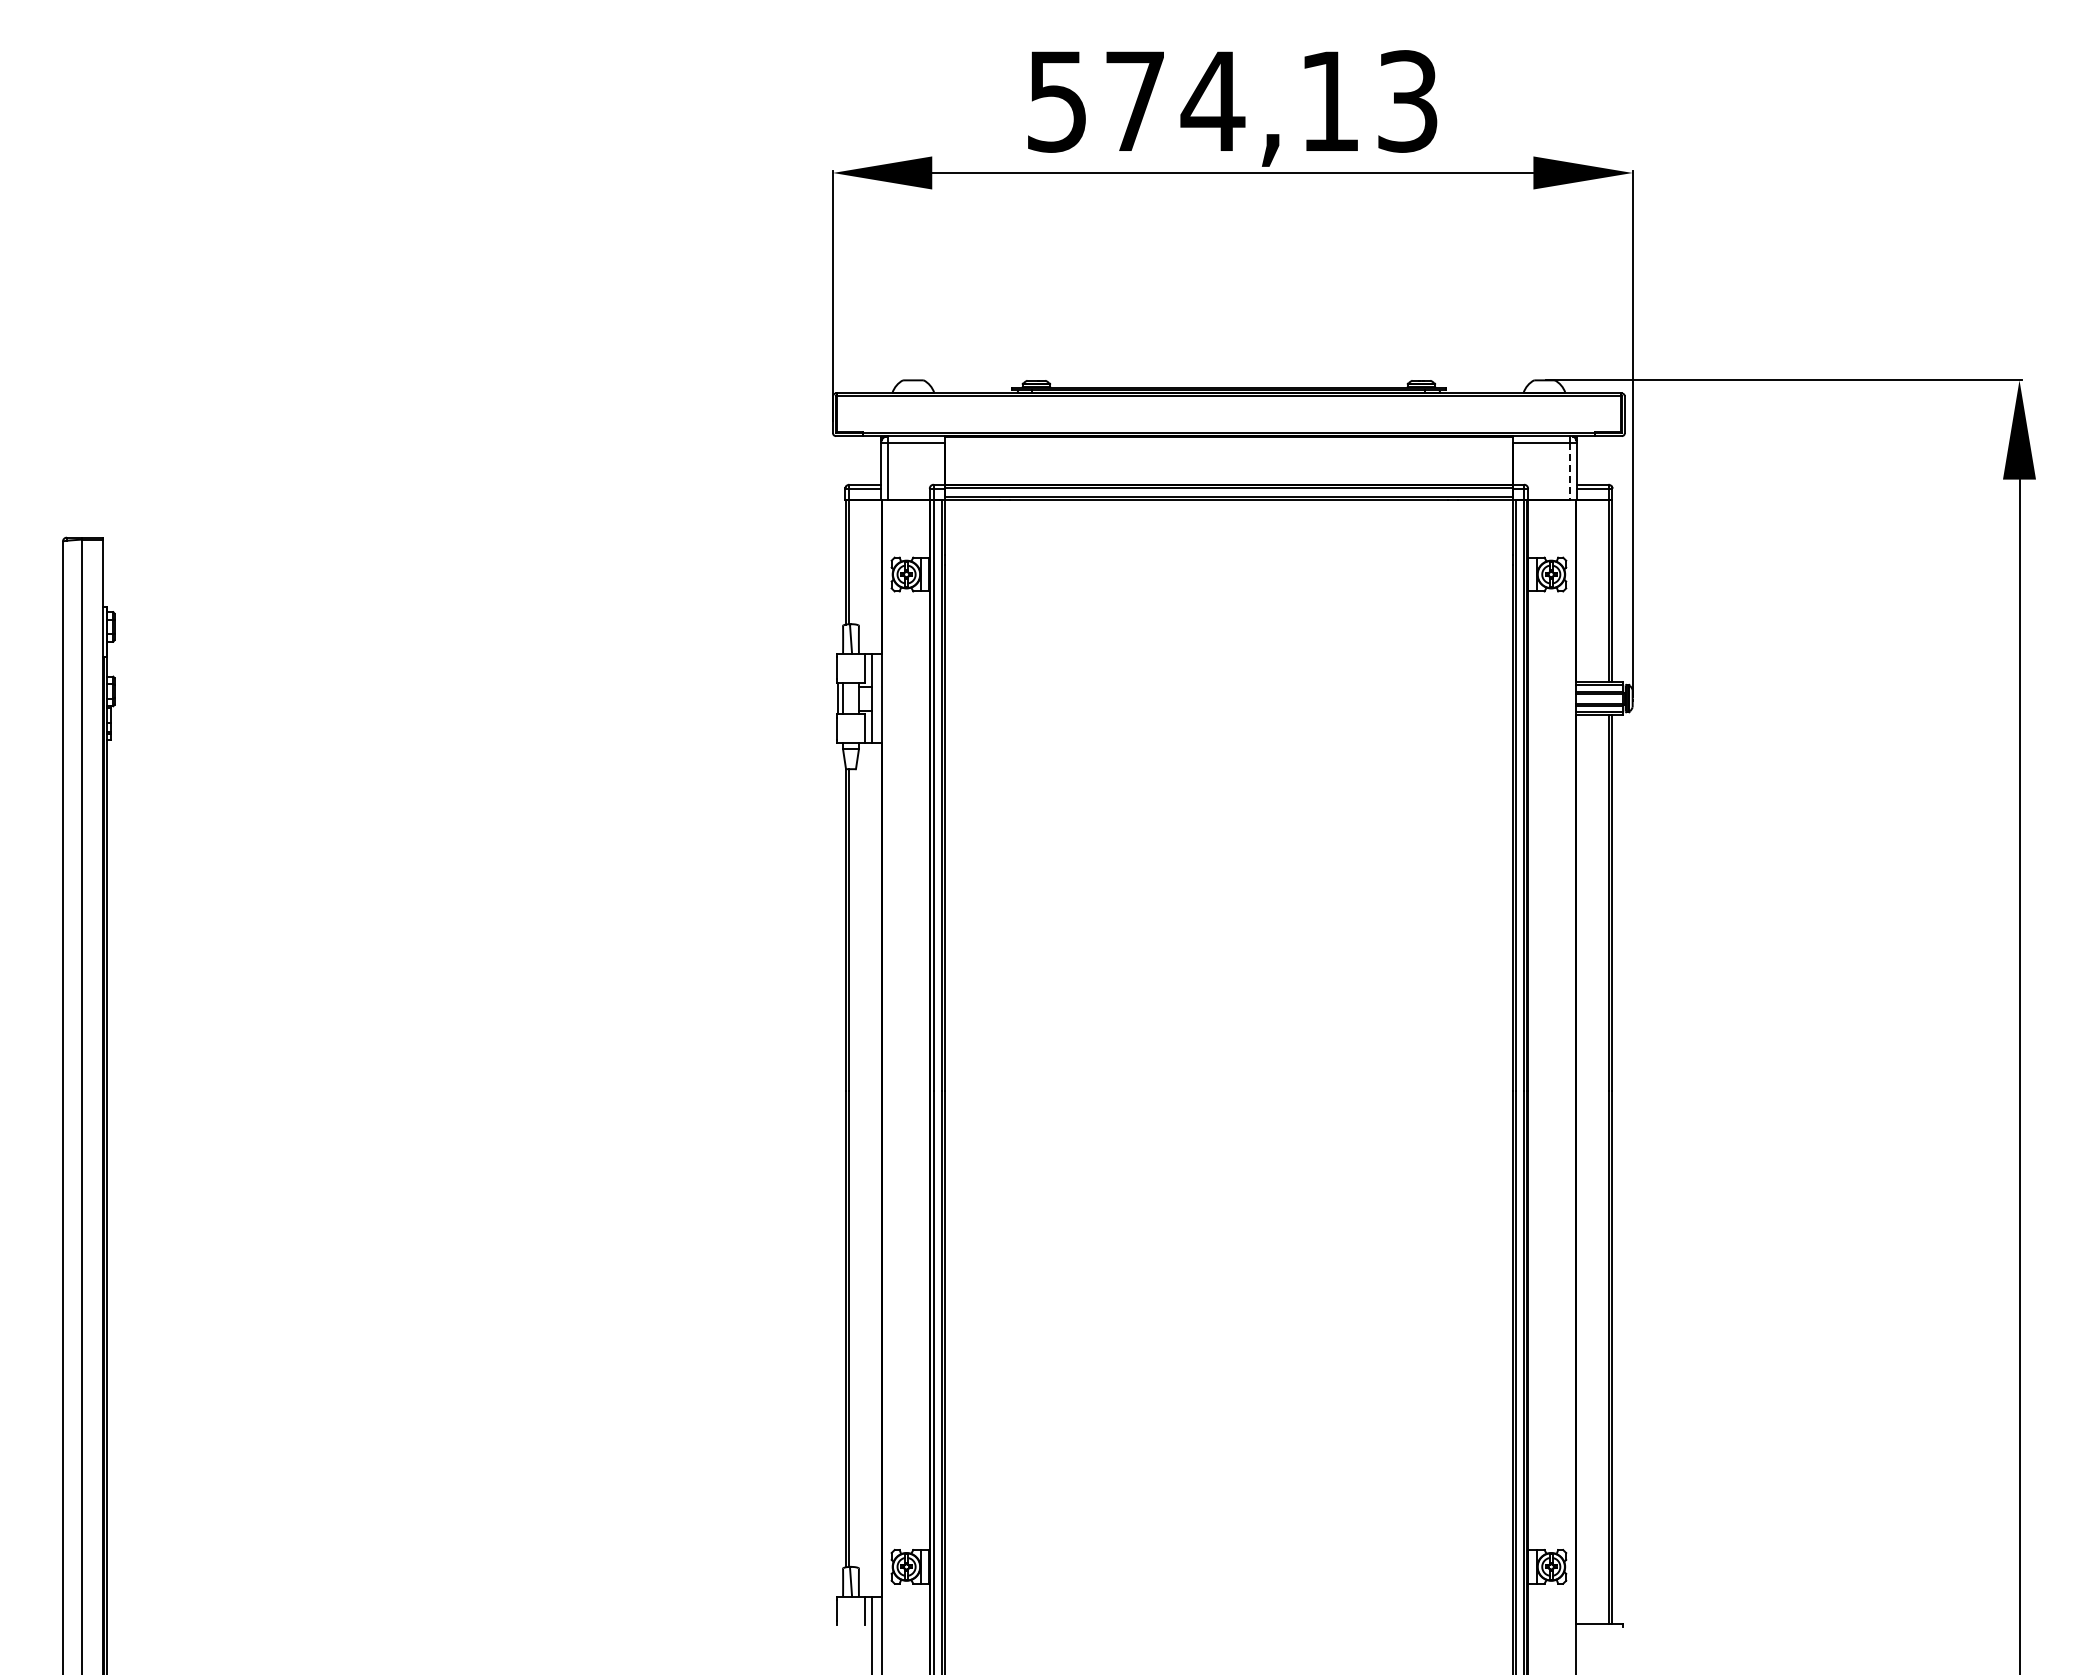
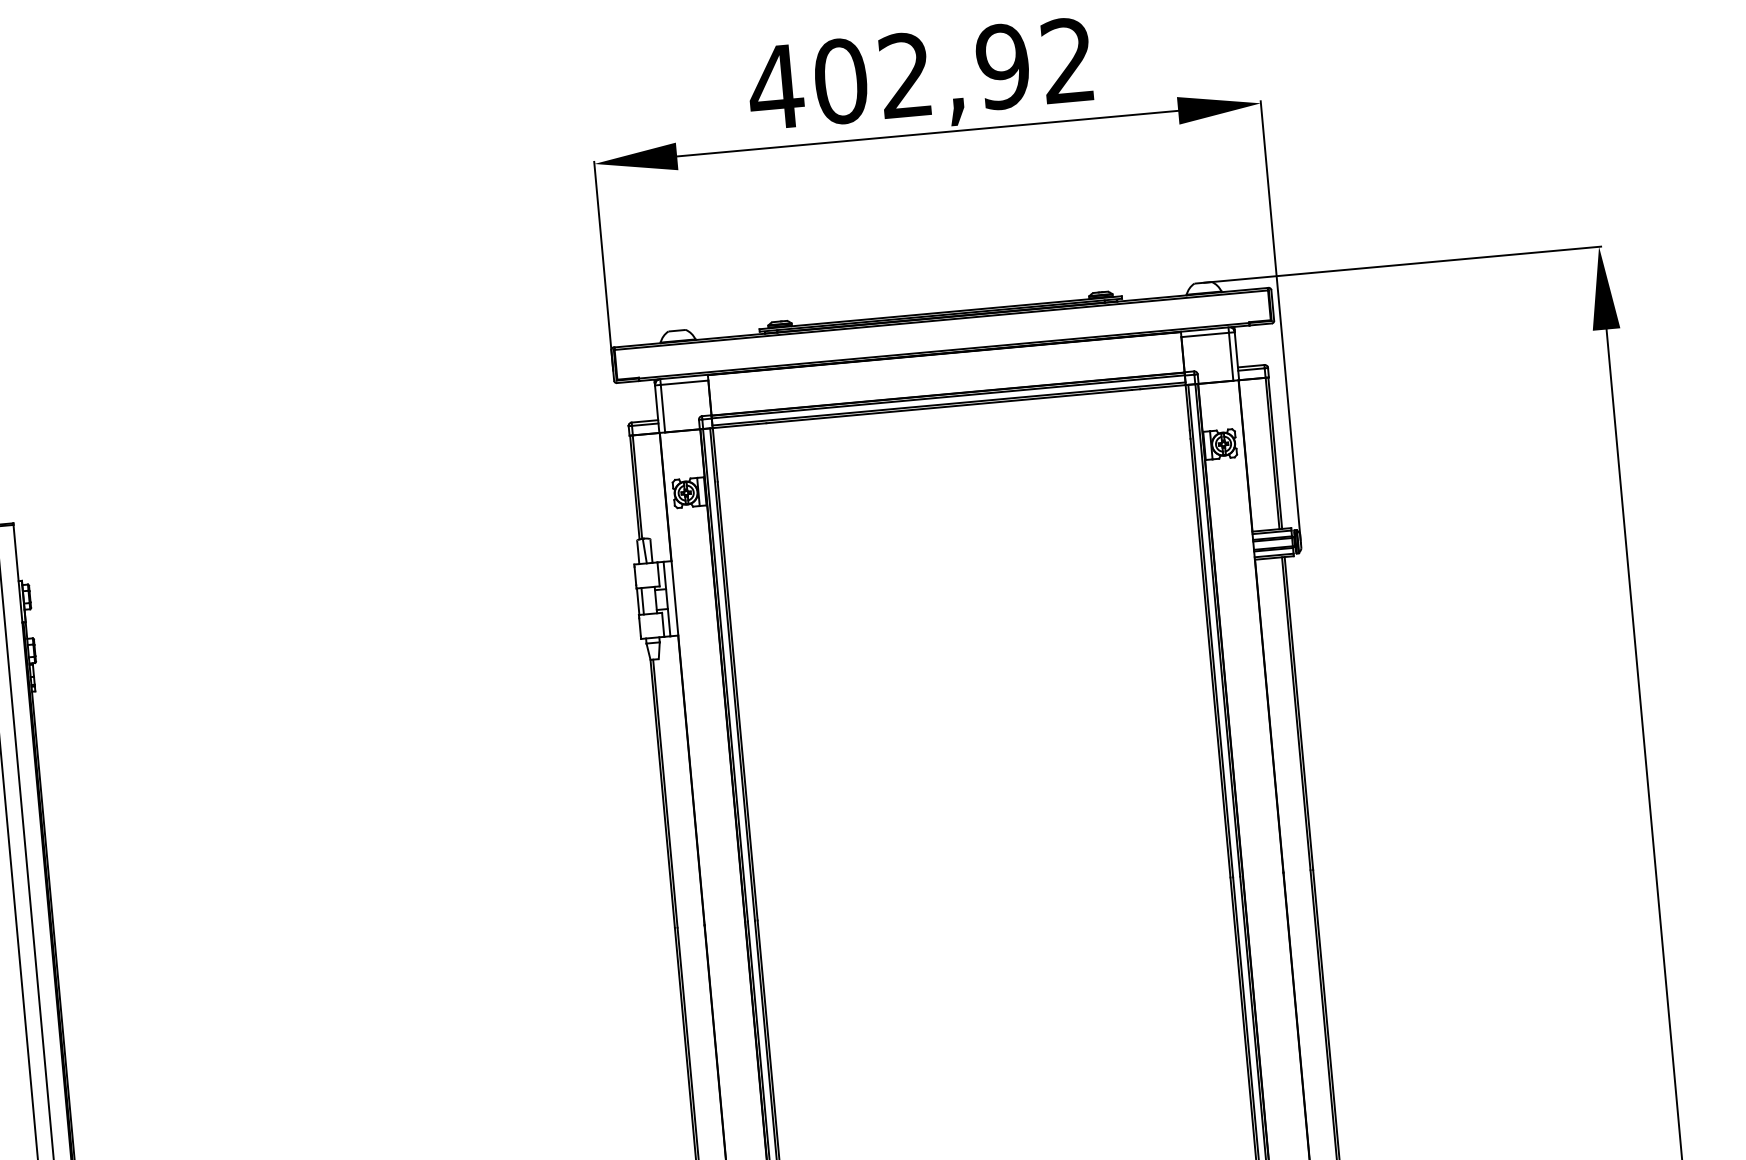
text: (1230, 101) -> (920, 74), 574,13 -> 402,92
line: (1569, 471) -> (1230, 356), dashed -> solid

